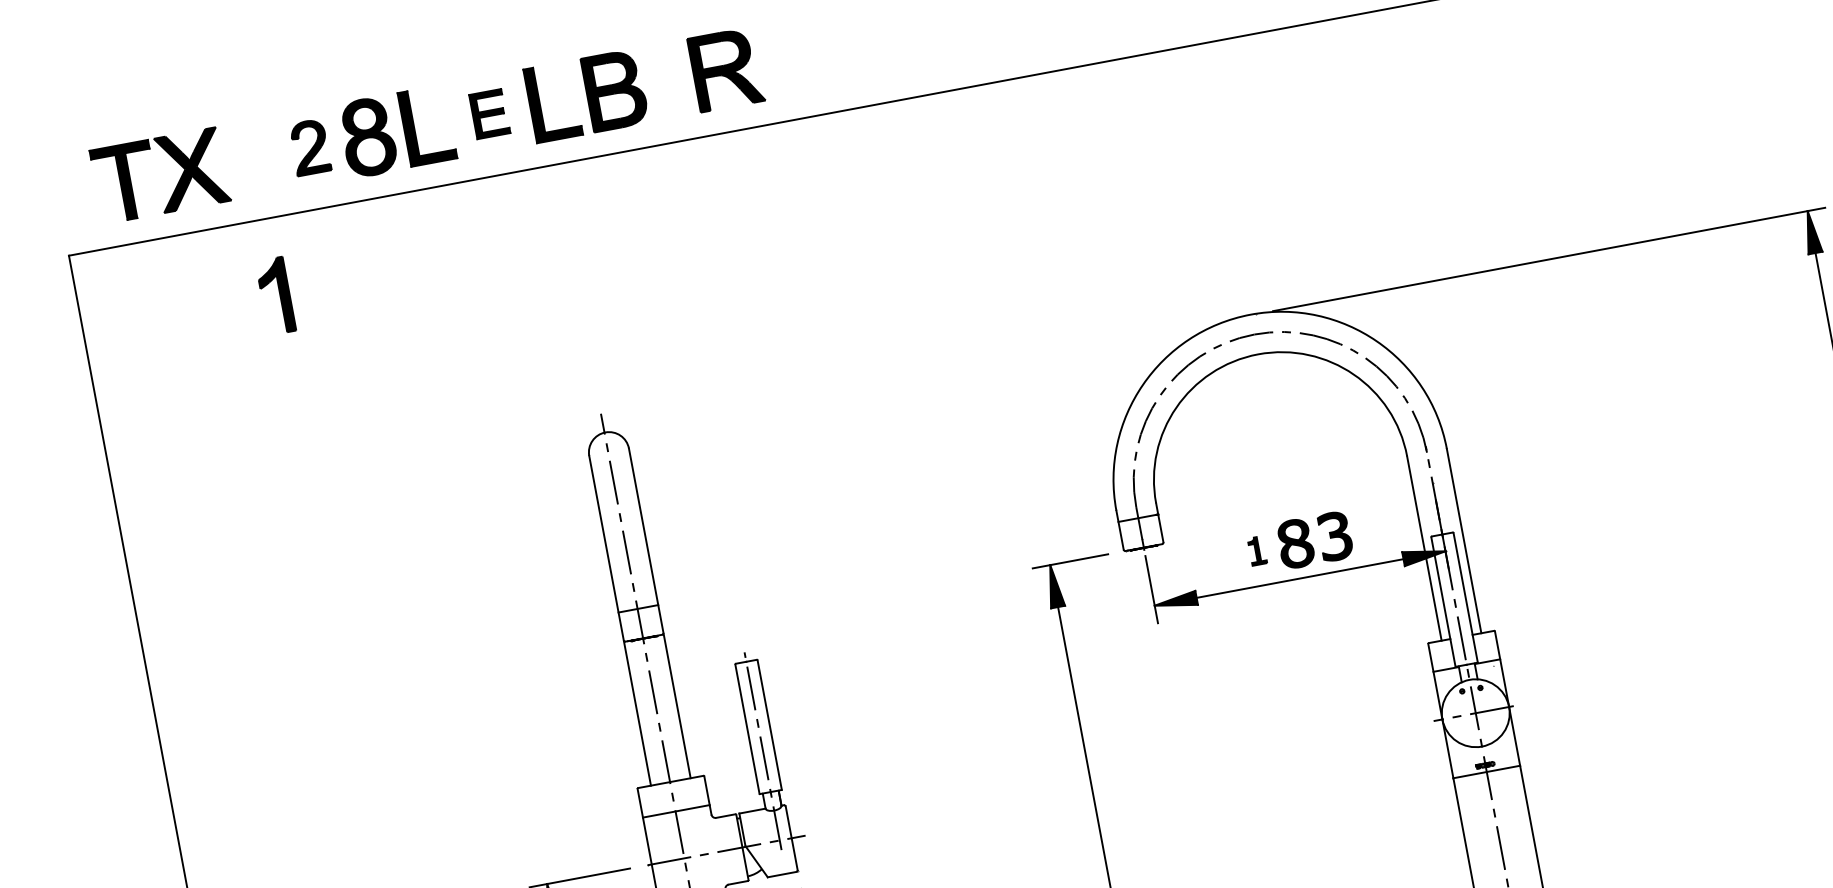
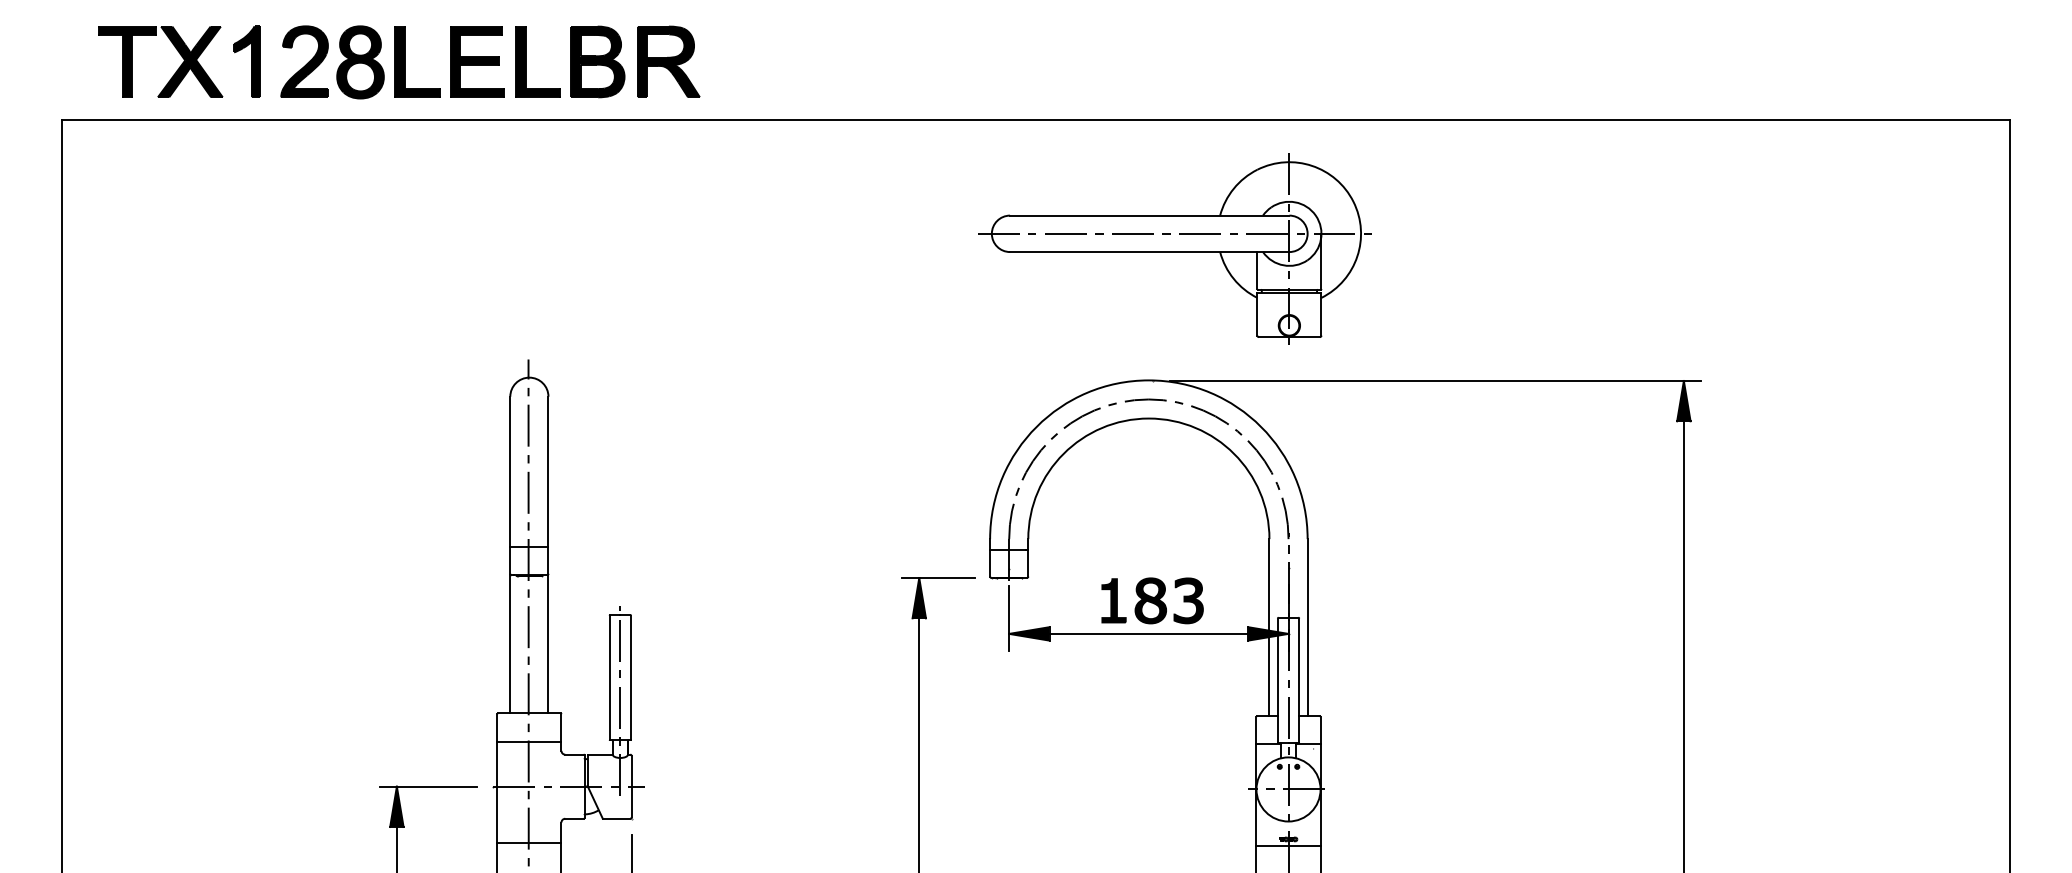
part: (726, 69) -> (668, 61), moved
part: (489, 113) -> (477, 61), size x1.67
part: (309, 147) -> (304, 61), size x1.43
part: (1251, 172) -> (1174, 248), added
part: (275, 295) -> (246, 61), moved
part: (1256, 550) -> (1113, 600), size x1.67

